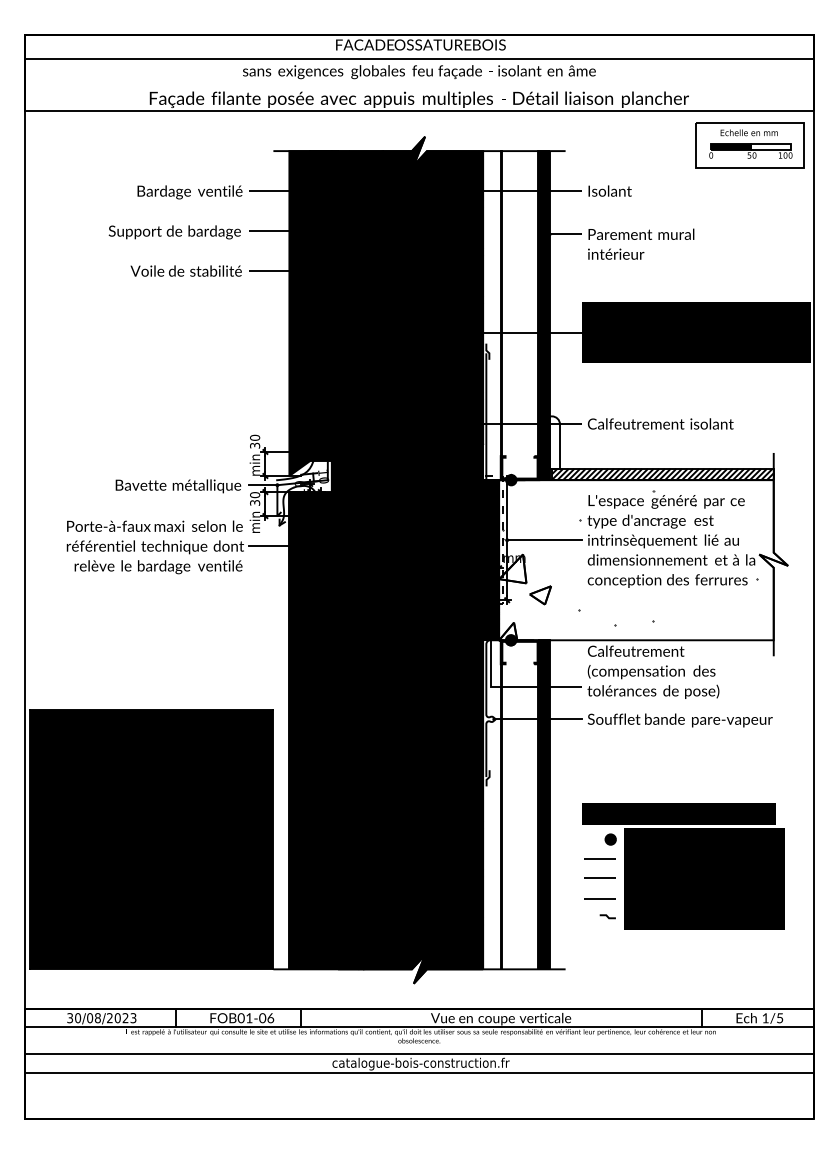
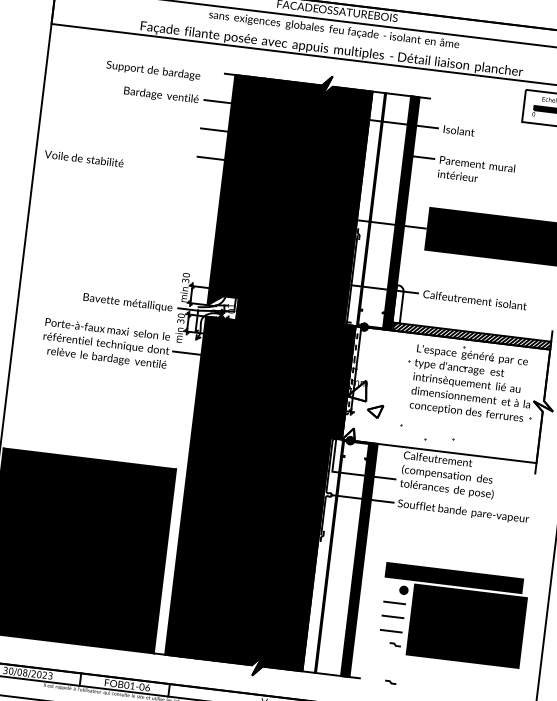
text: (174, 232) -> (153, 71), moved
text: (185, 270) -> (83, 158), moved
line: (544, 540) -> (382, 372), removed
line: (607, 969) -> (390, 682), added

